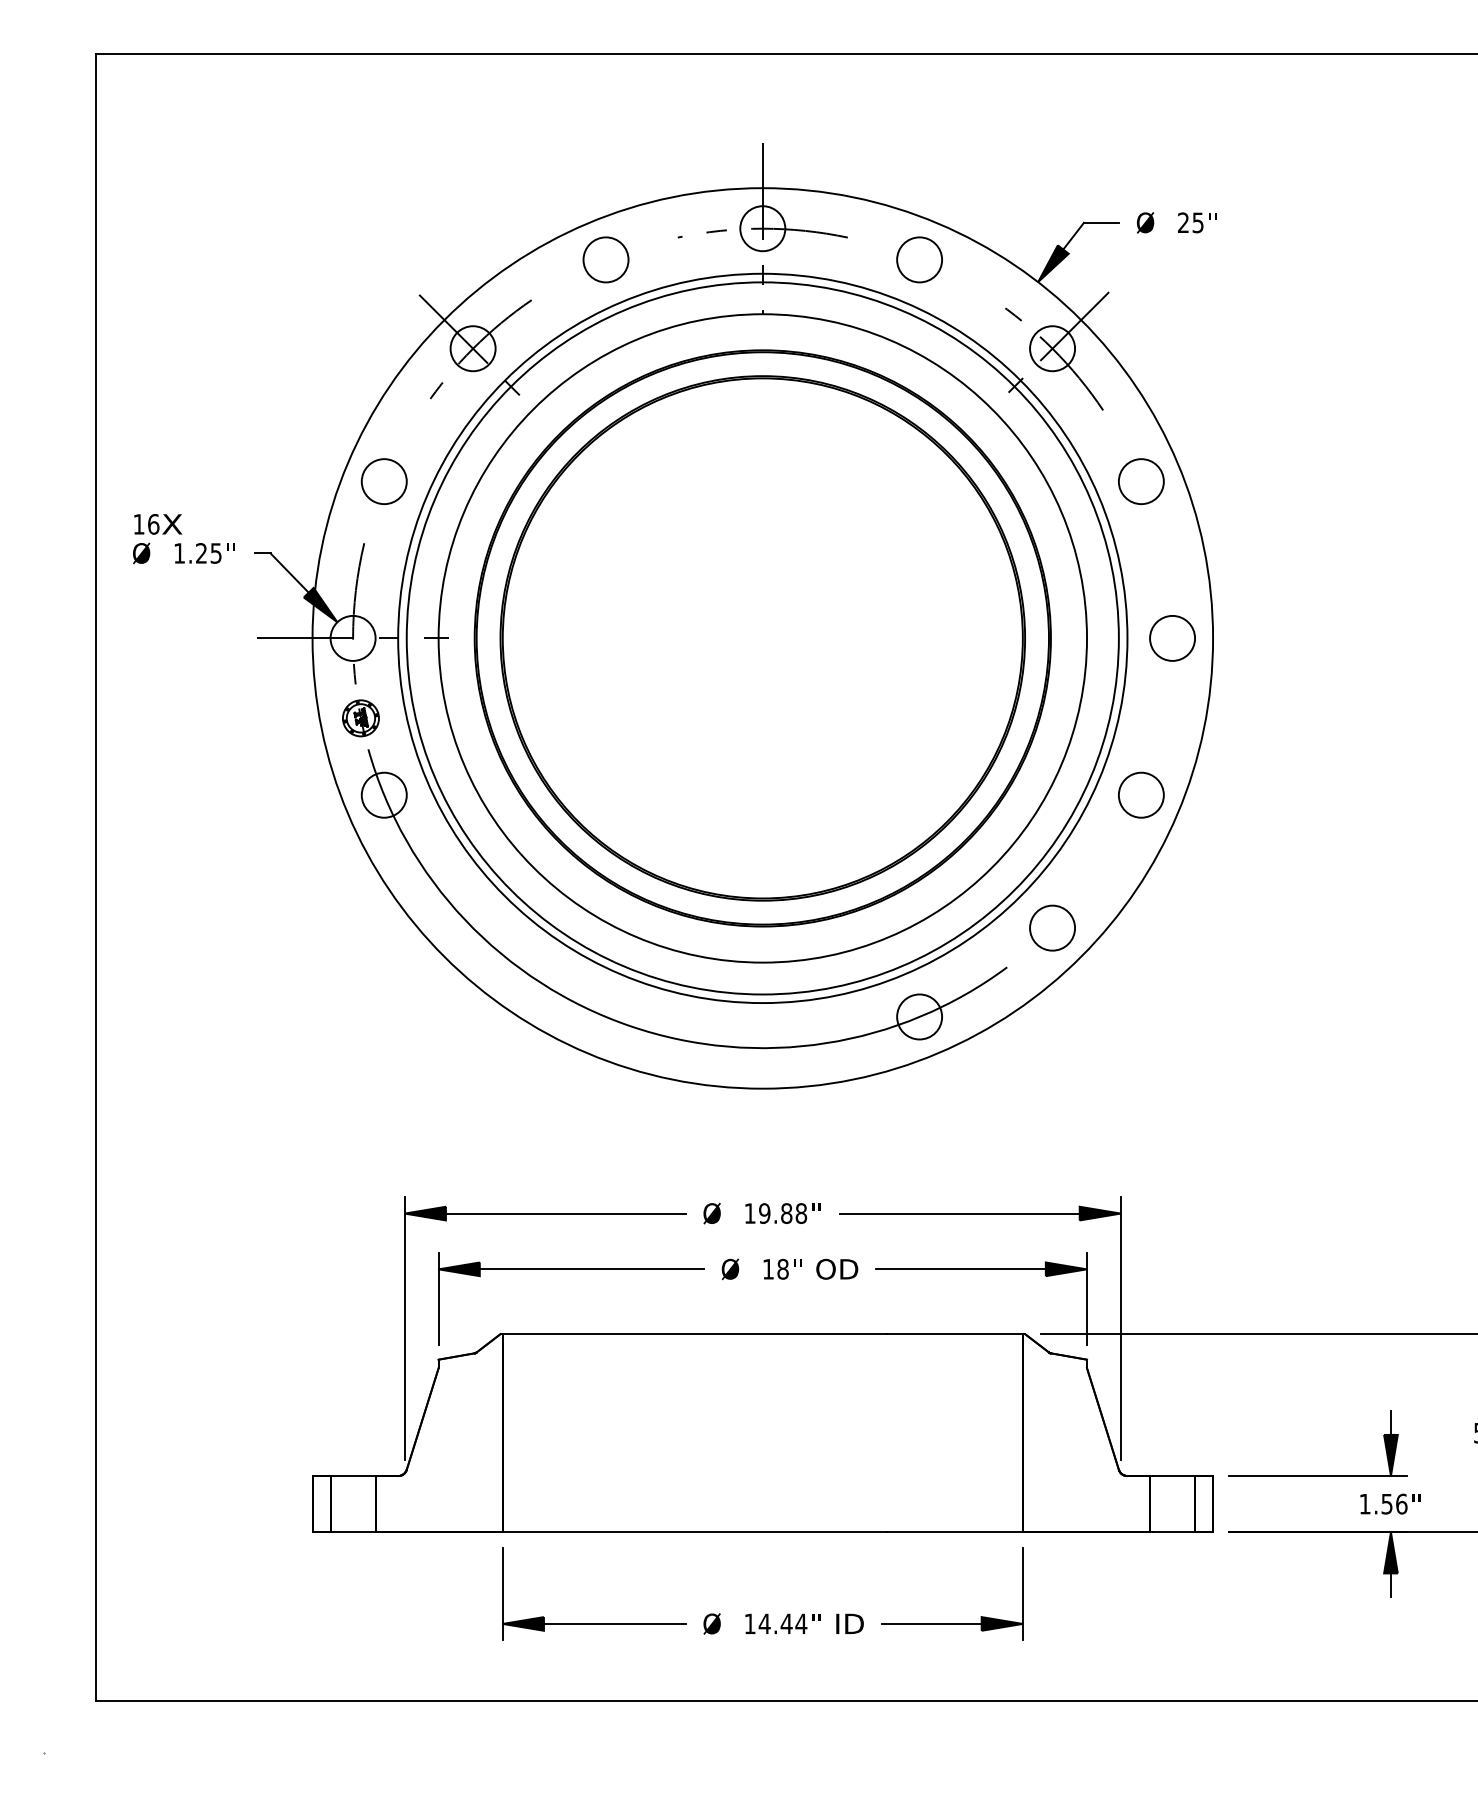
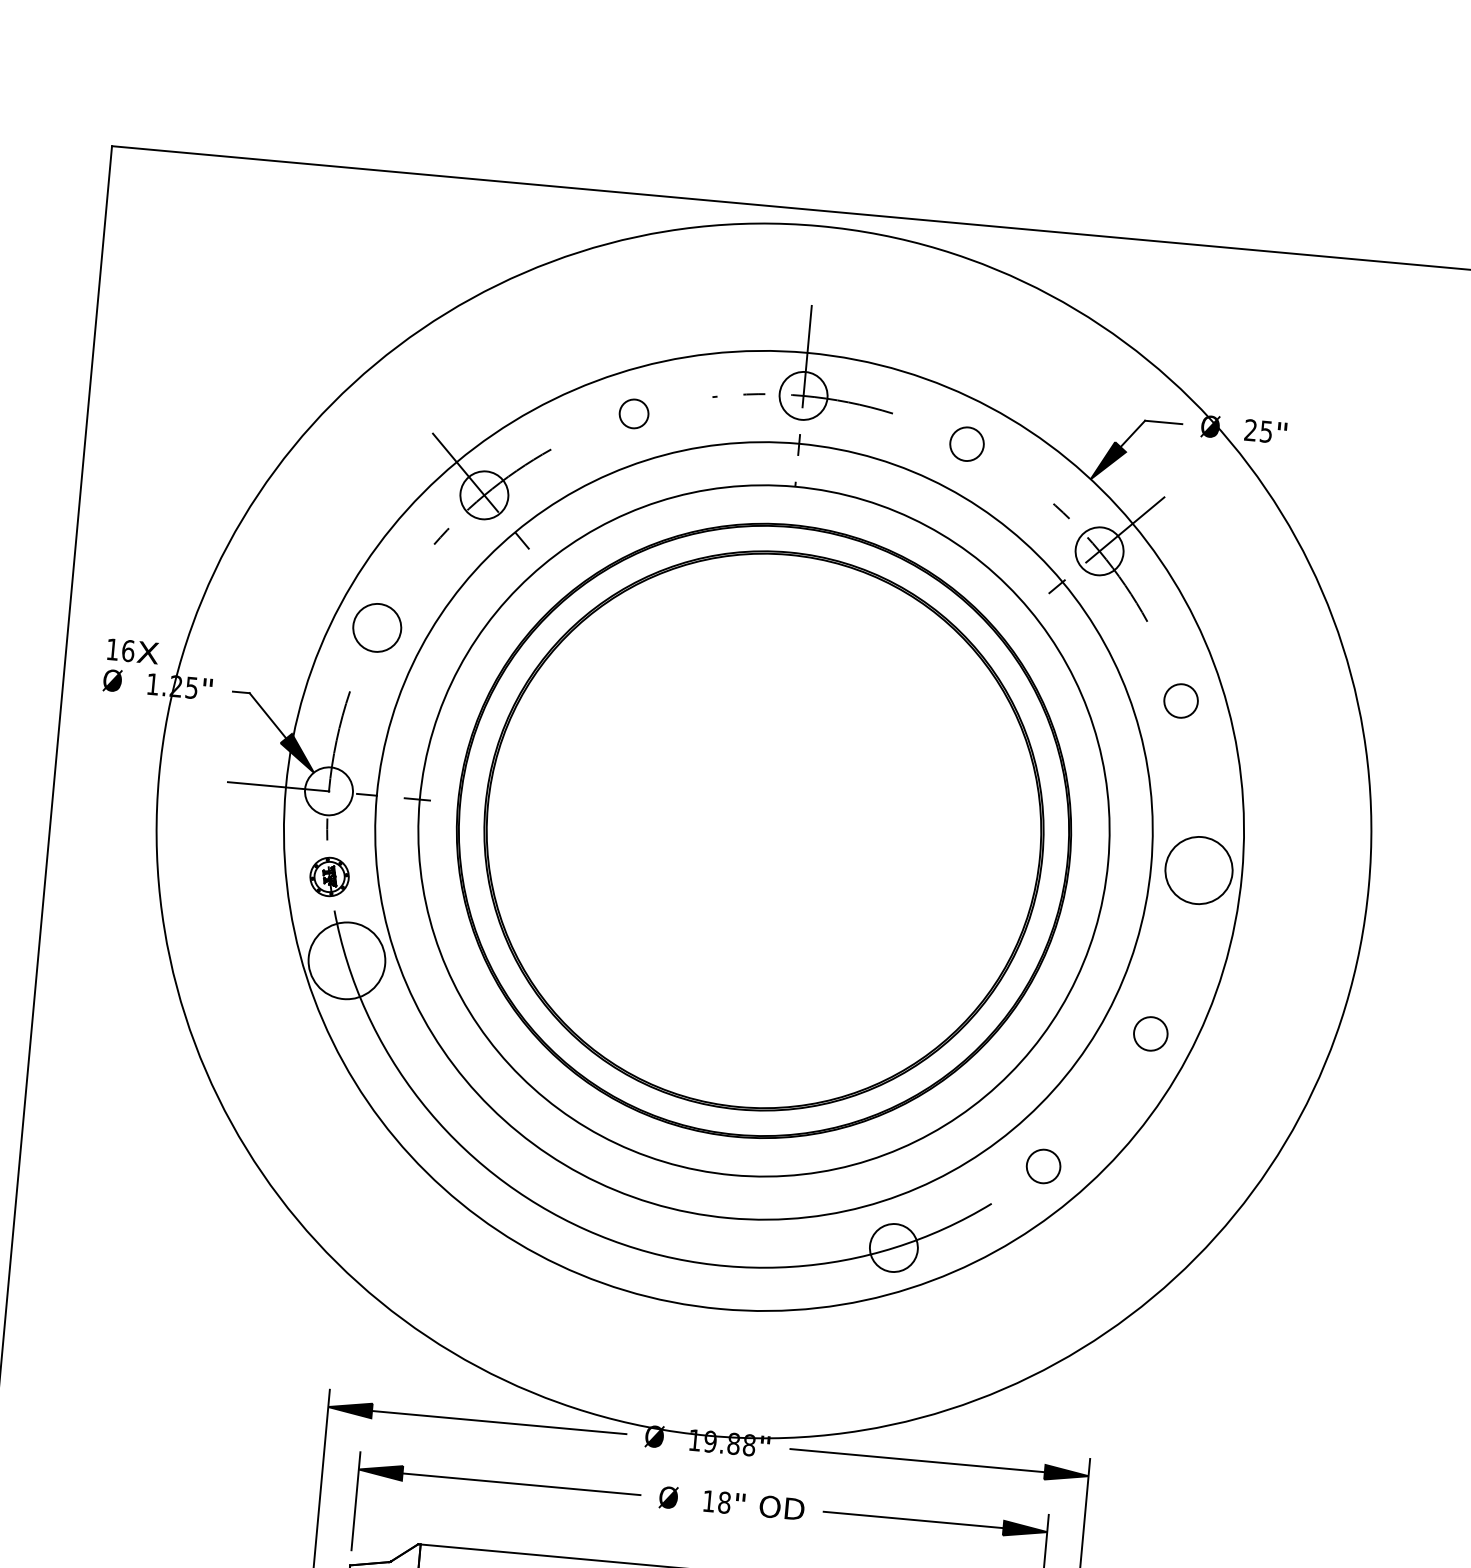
circle: (605, 259) -> (633, 413), size x0.6
circle: (919, 259) -> (966, 443), size x0.7
circle: (1141, 481) -> (1181, 700), size x0.7
circle: (1172, 637) -> (1199, 869), size x1.4
circle: (762, 638) -> (763, 830), size x1.6
circle: (383, 794) -> (346, 959), size x1.6
circle: (1141, 794) -> (1150, 1033), size x0.7
circle: (1052, 927) -> (1043, 1165), size x0.7

